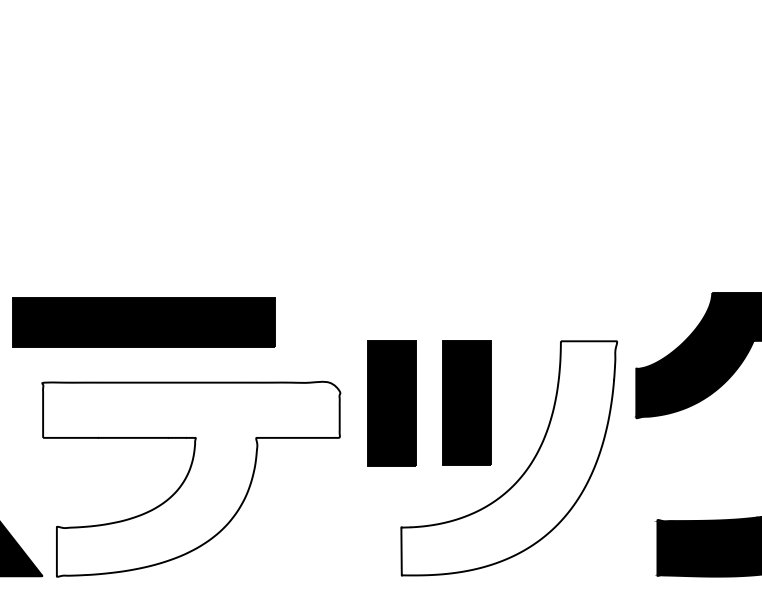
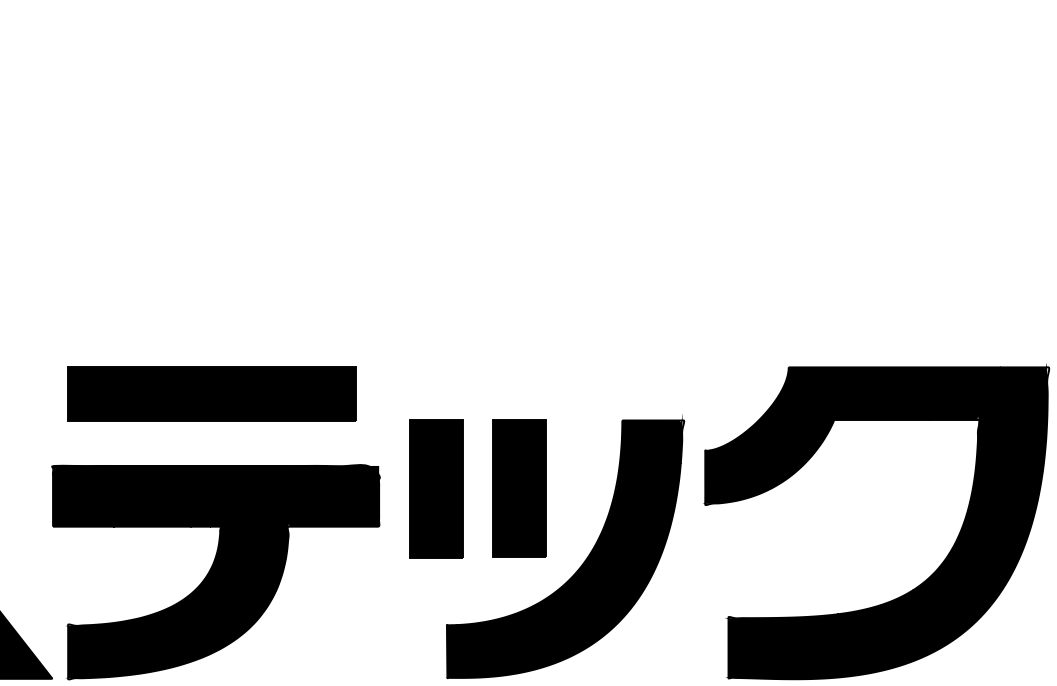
part: (143, 322) -> (211, 393), moved
fill: (507, 454) -> (563, 545), added
fill: (191, 478) -> (216, 571), added

